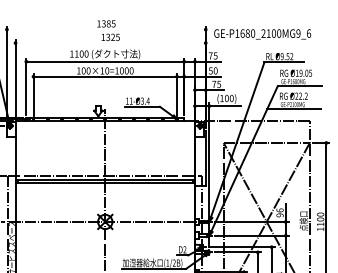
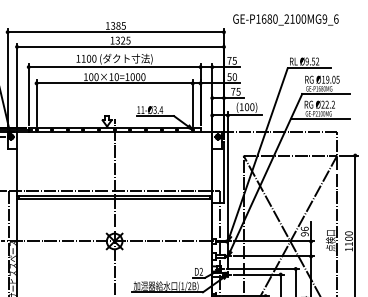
line: (105, 29) -> (114, 32), added
text: (262, 34) -> (285, 20), moved
line: (110, 43) -> (120, 47), added

